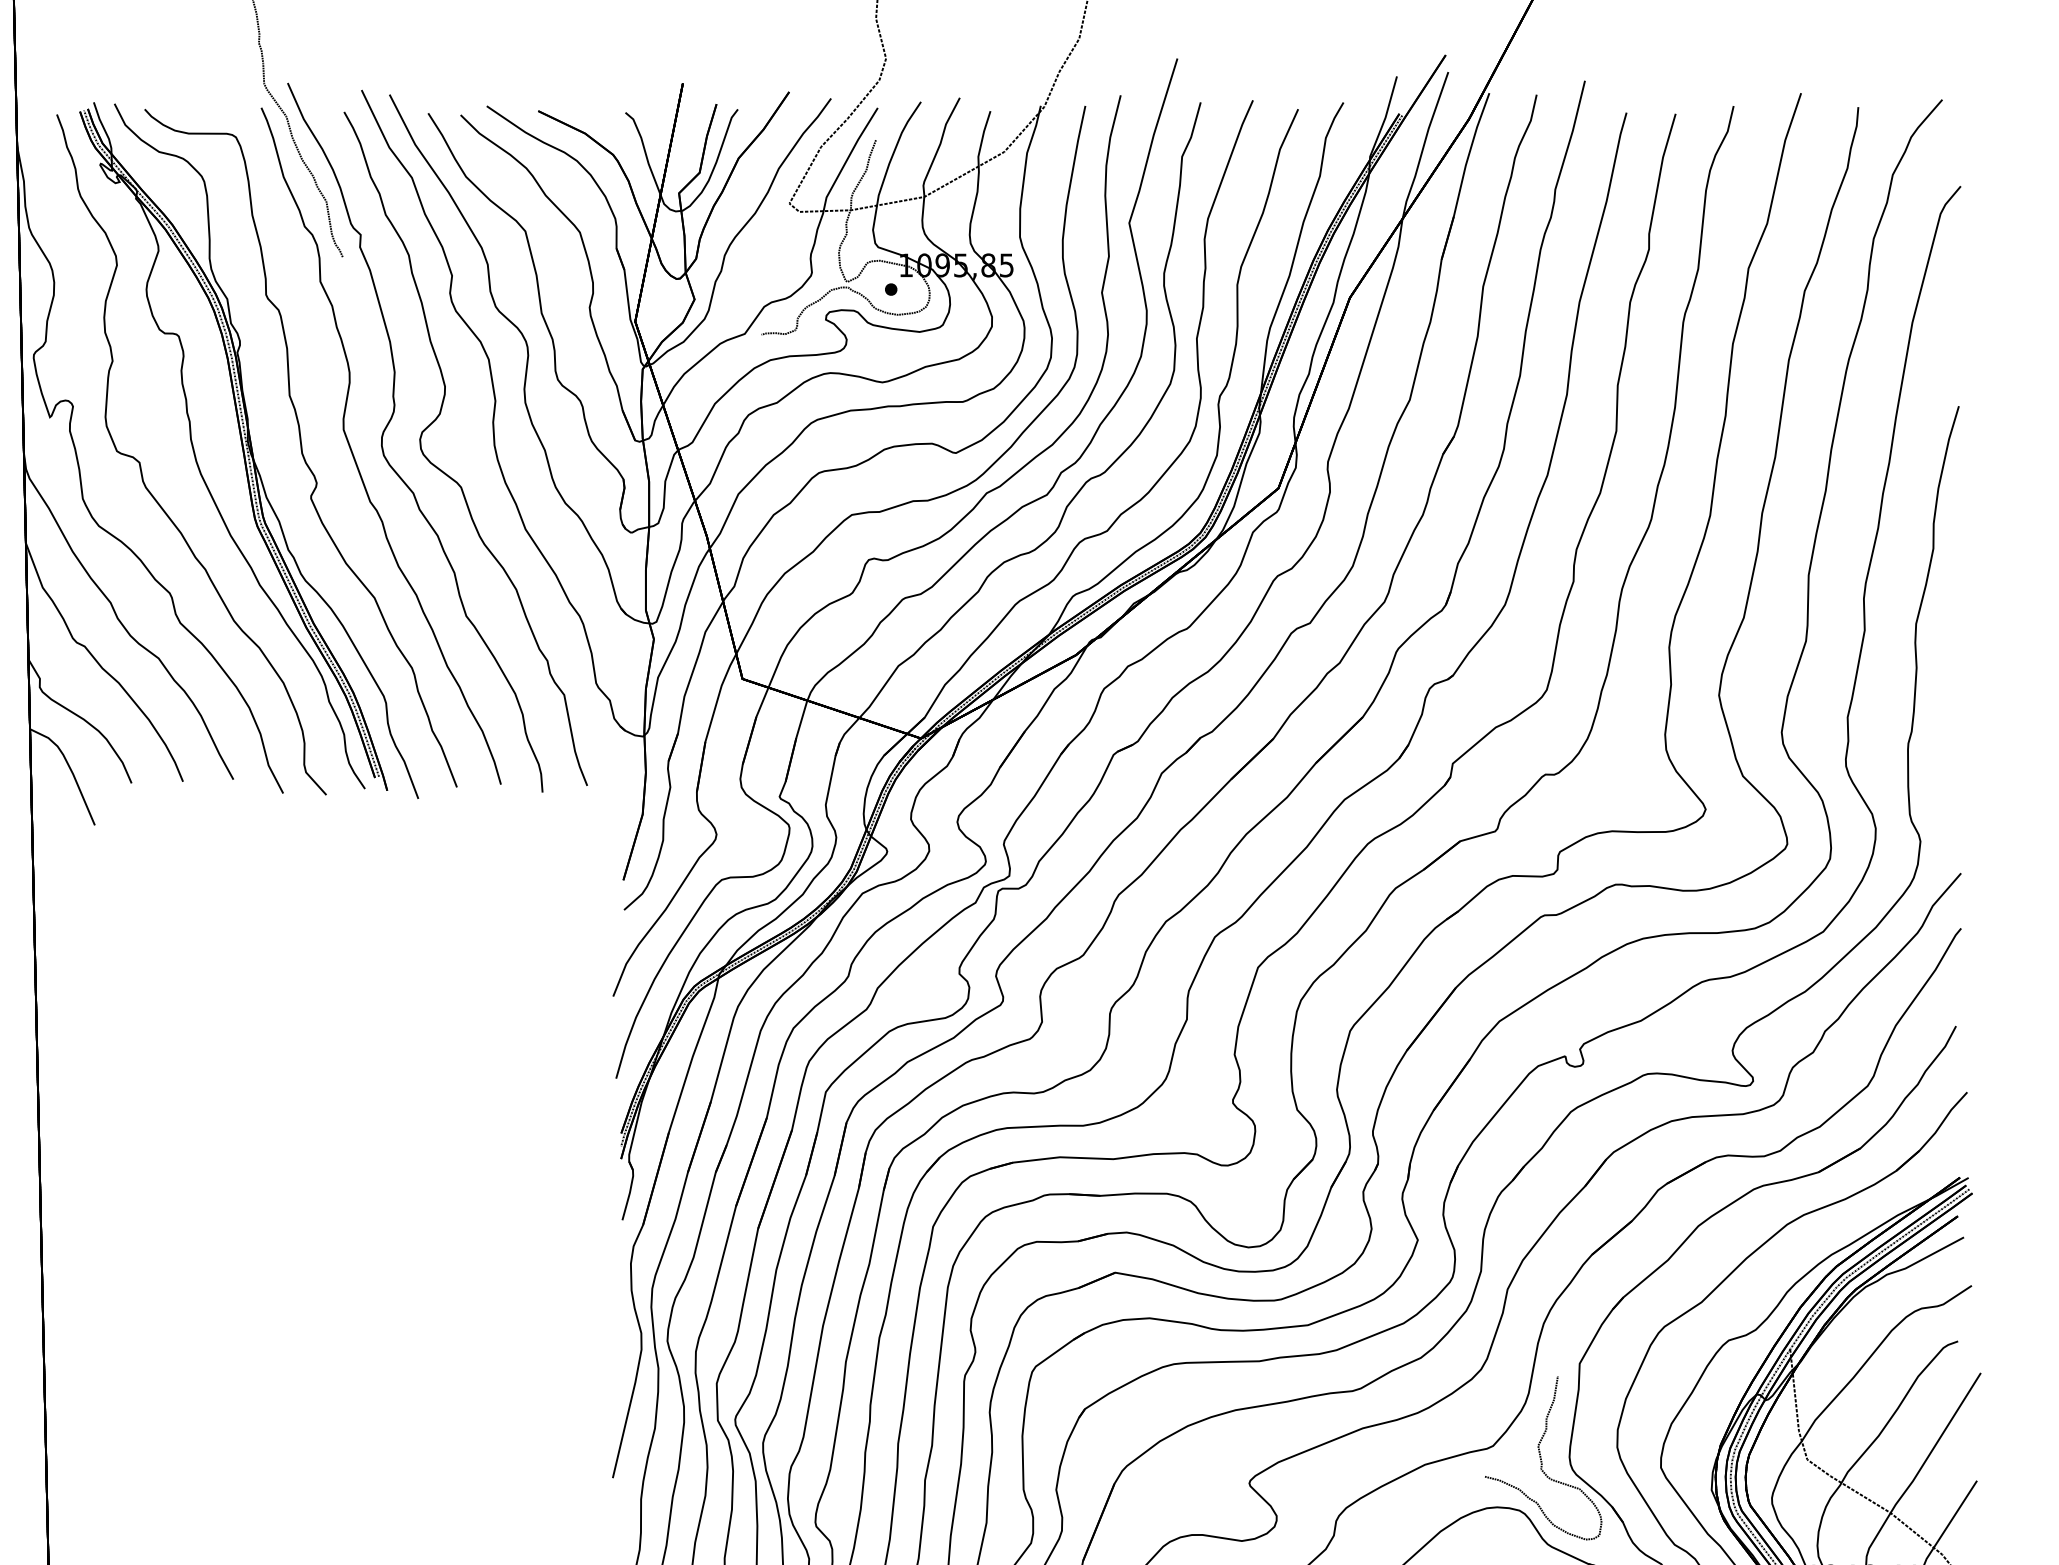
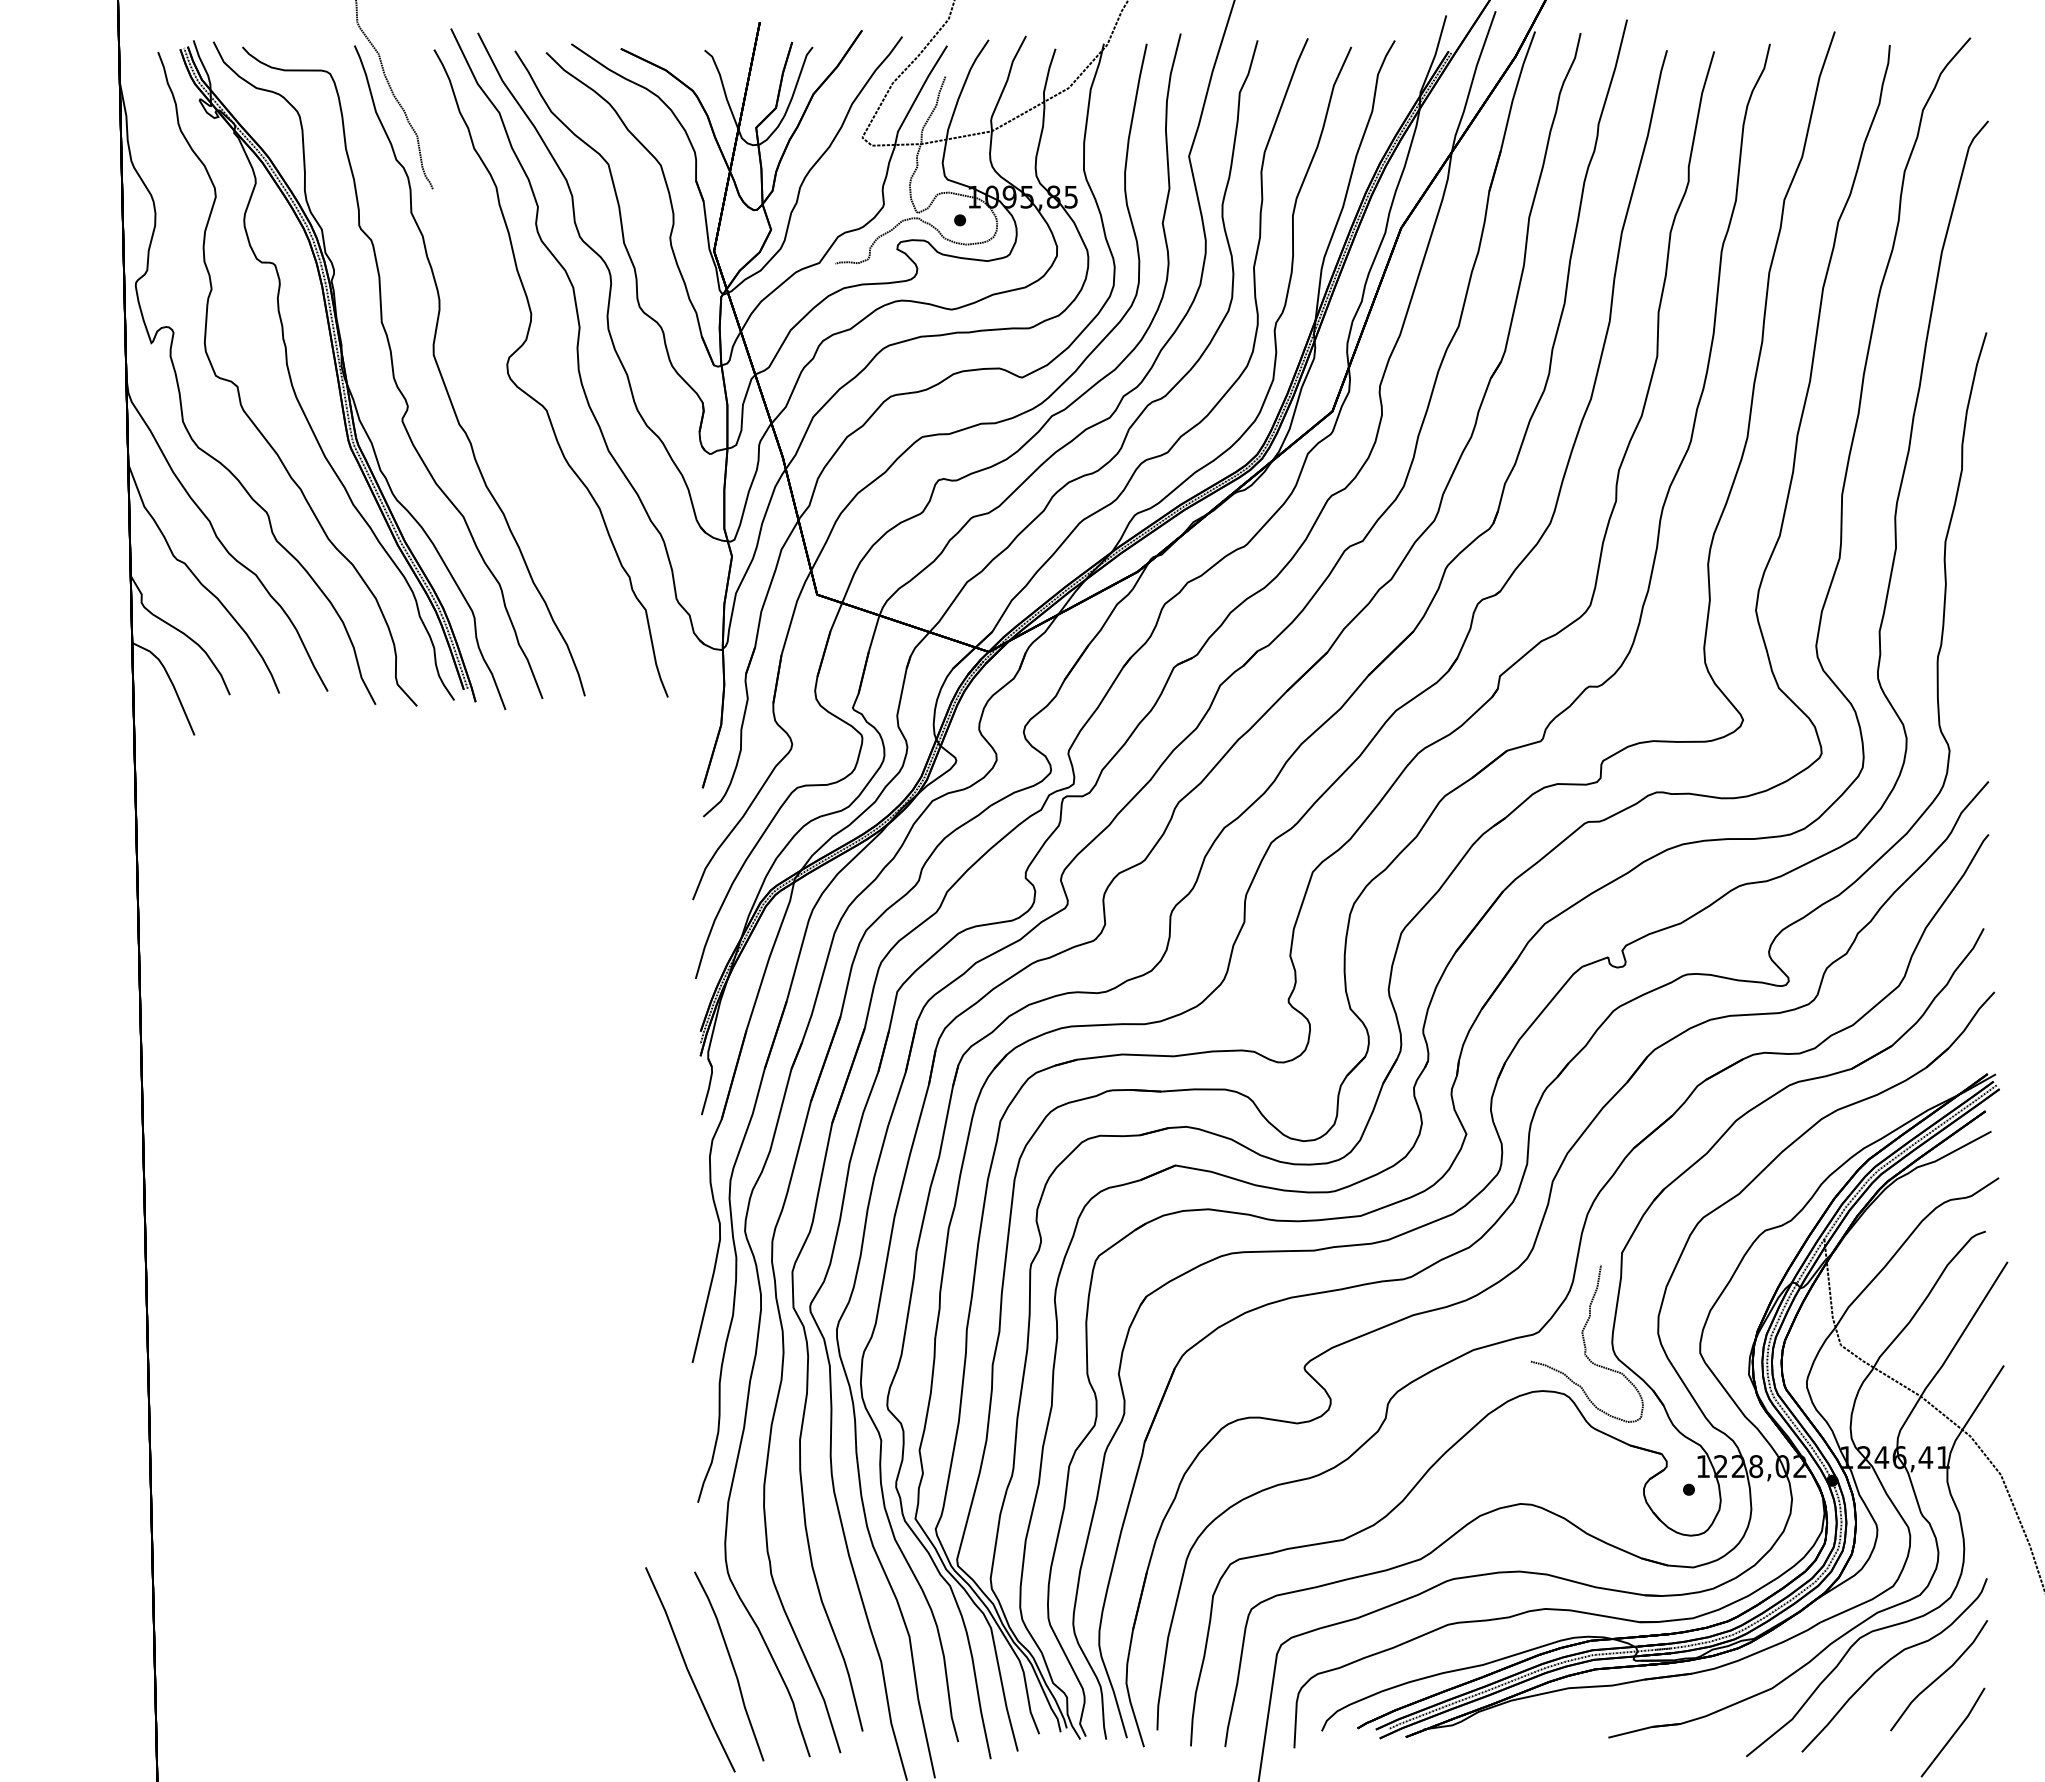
part: (390, 422) -> (478, 348), removed

